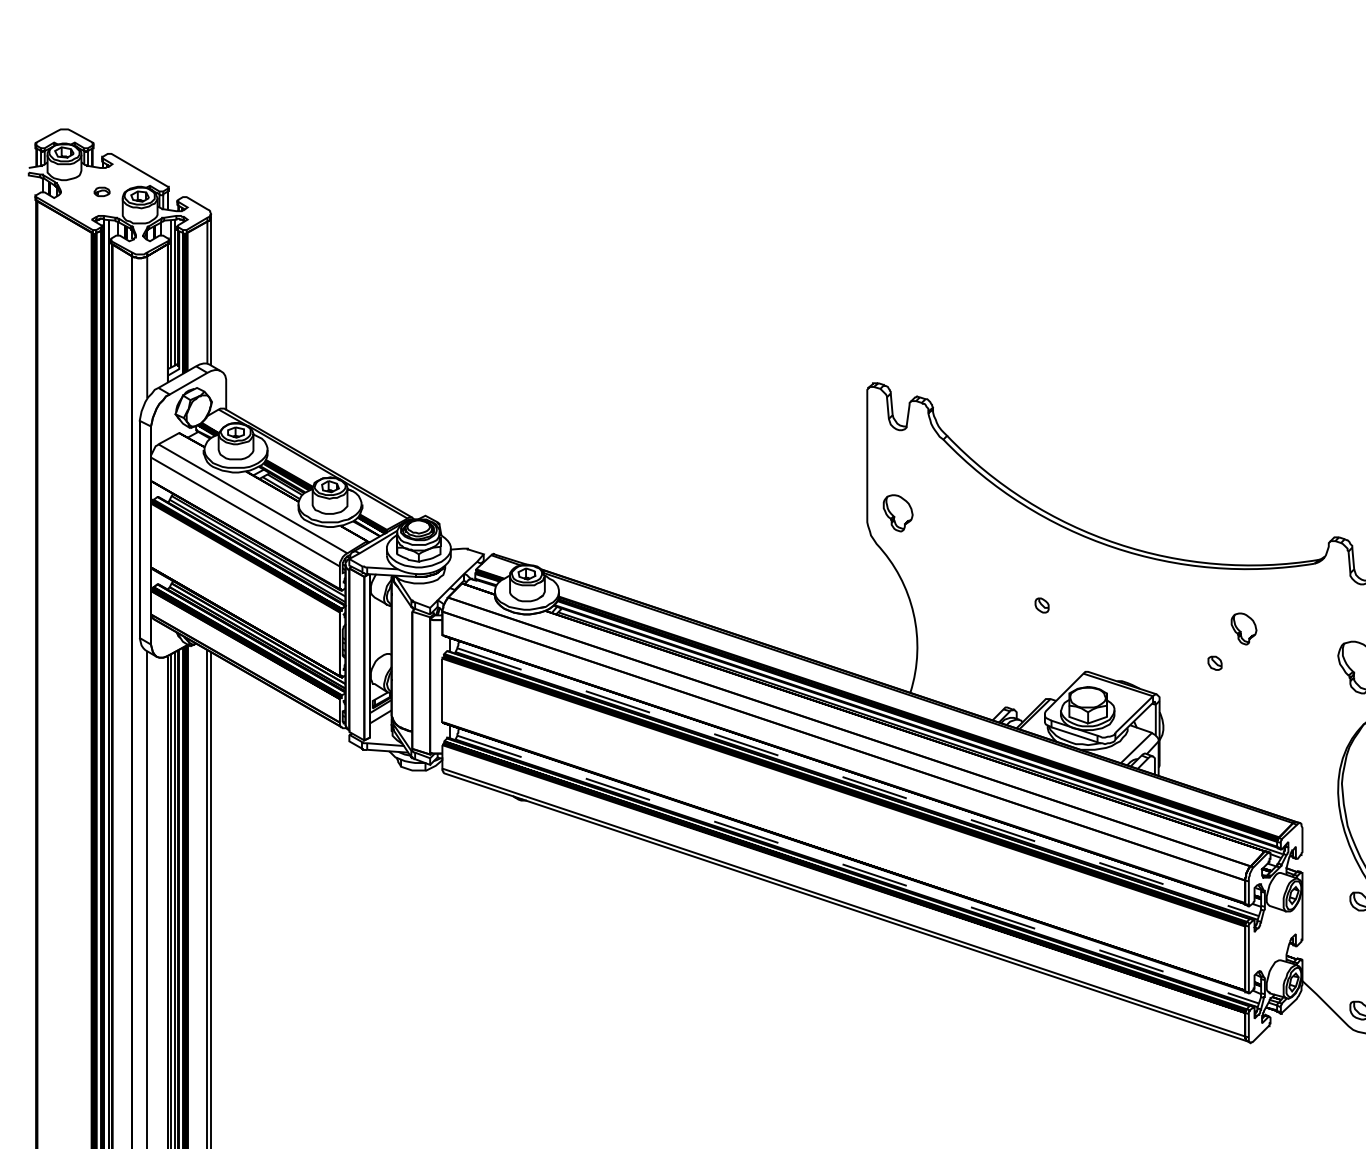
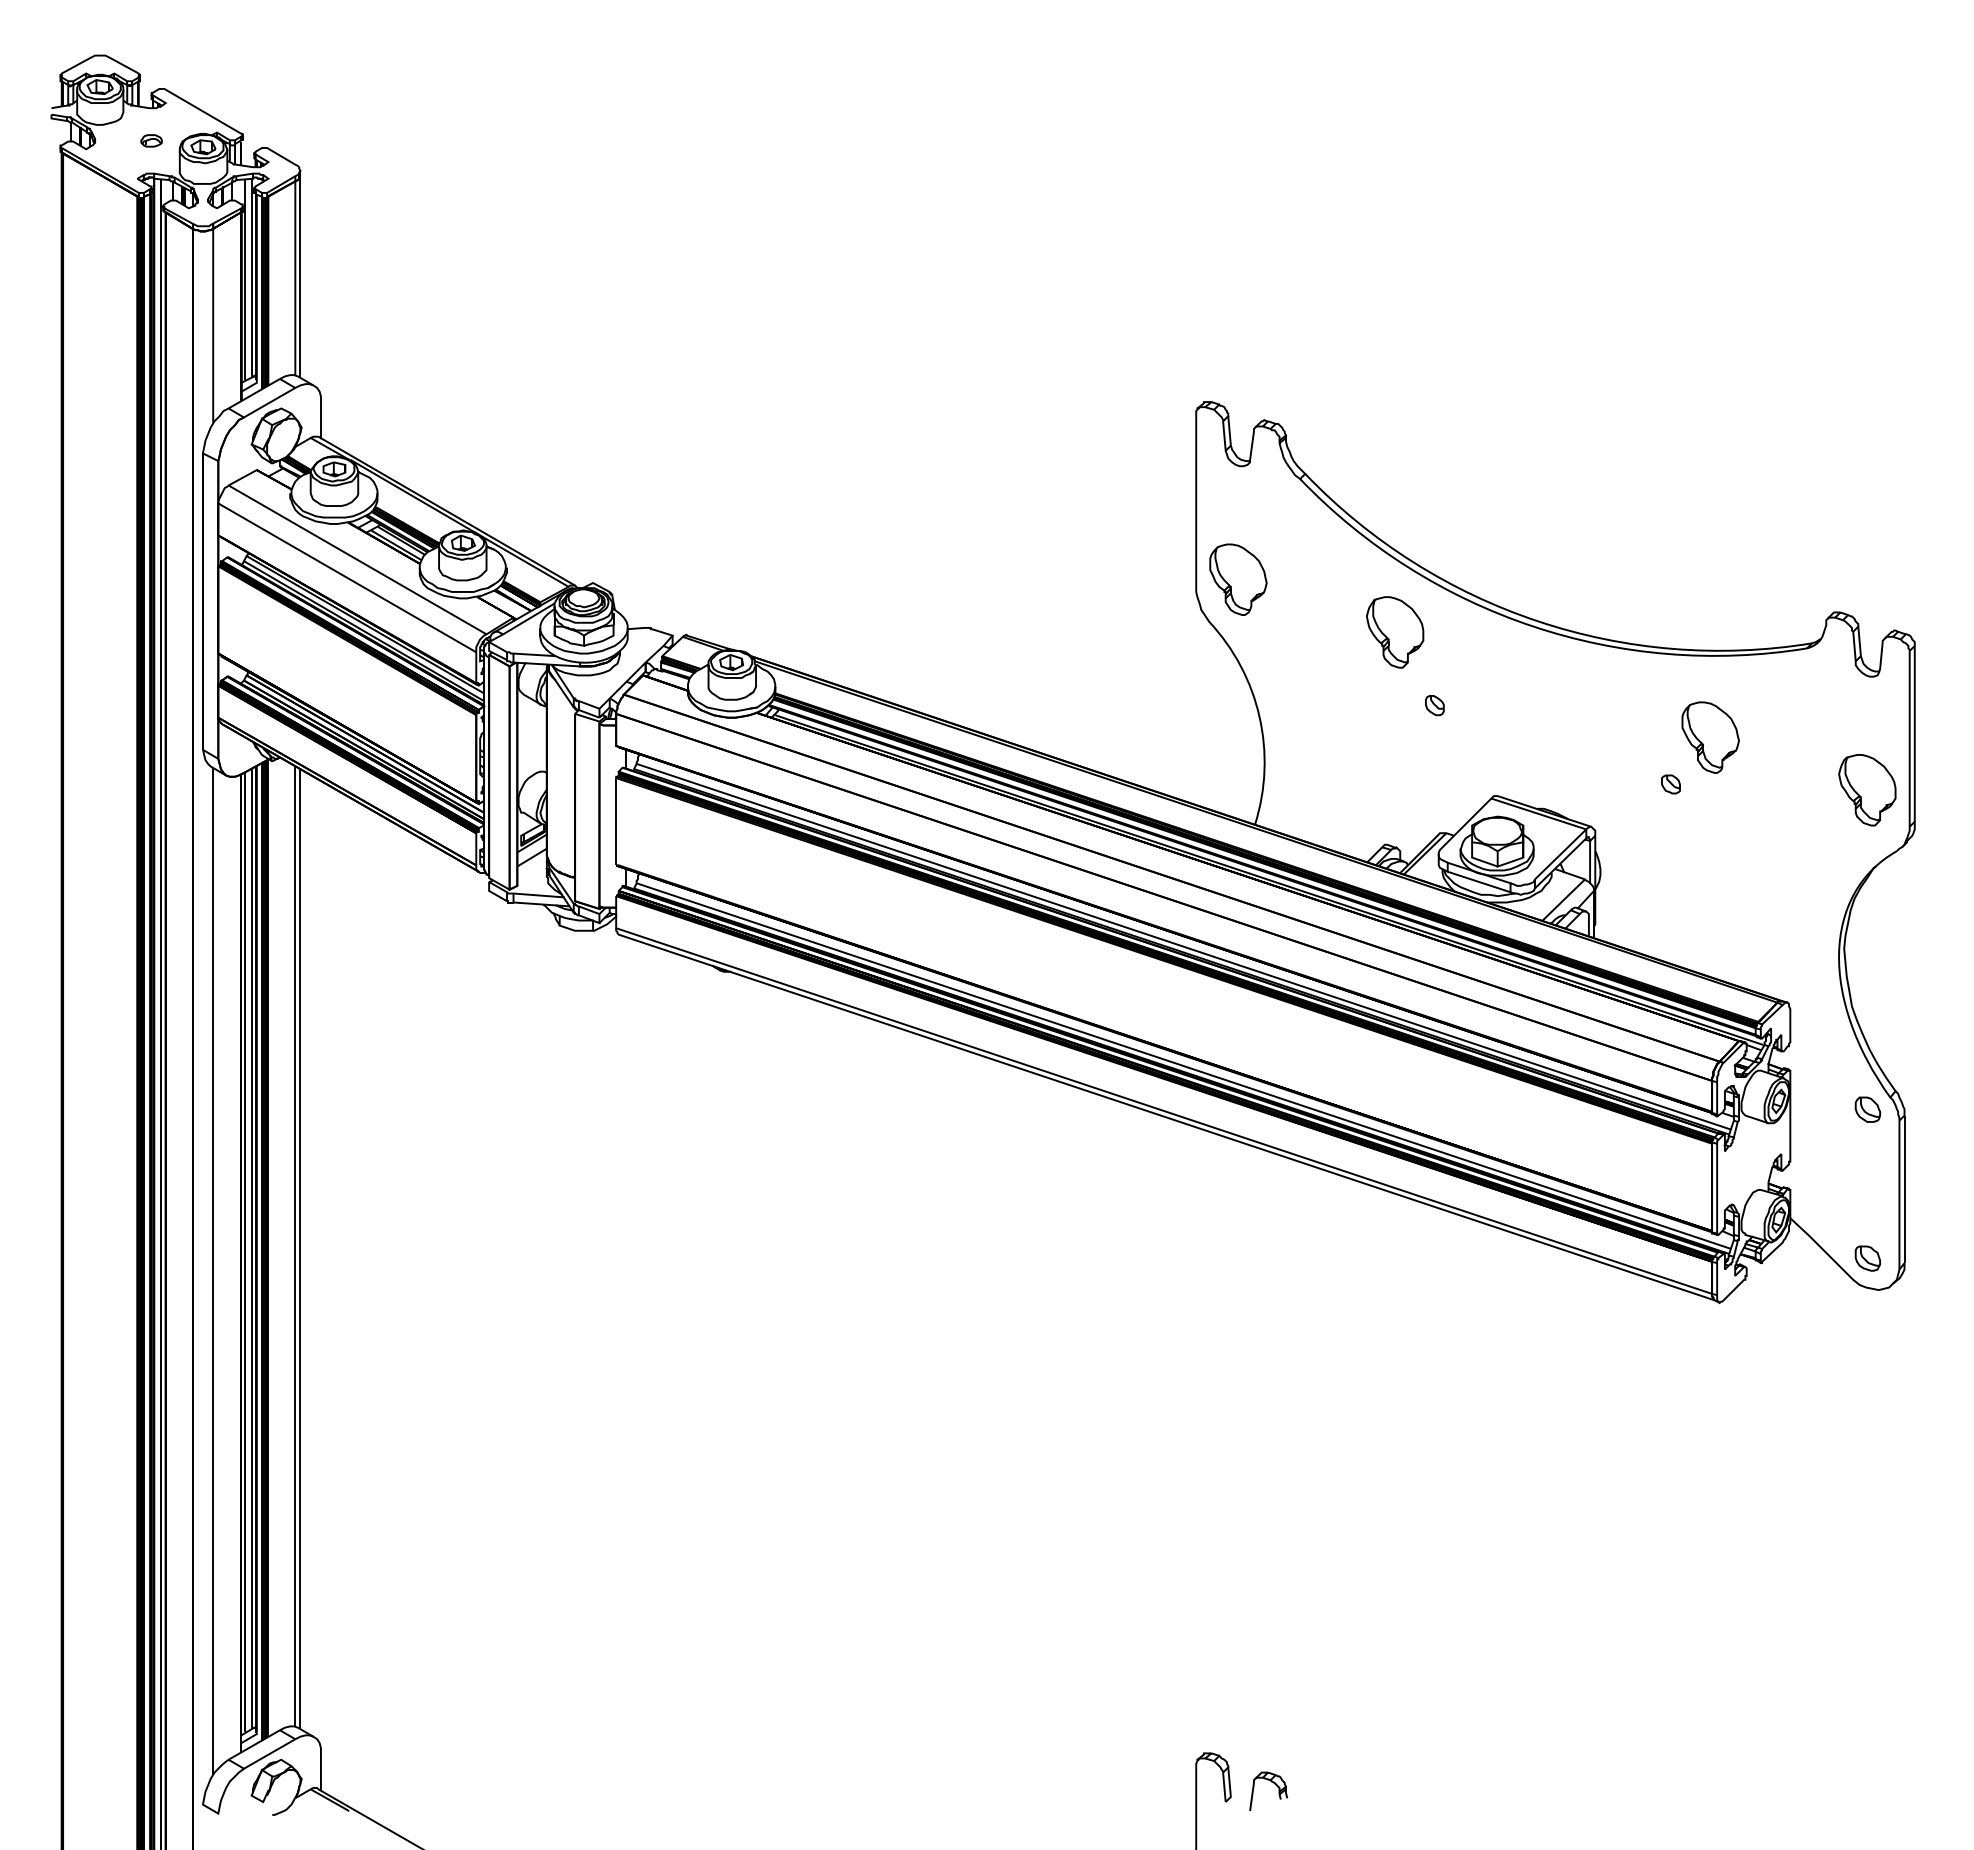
part: (898, 513) -> (1238, 579), size x1.43
part: (1013, 552) -> (1395, 632), added
part: (1243, 628) -> (1710, 737), size x1.67
line: (858, 782) -> (1184, 946), dashed -> solid
line: (858, 869) -> (1184, 1066), dashed -> solid

